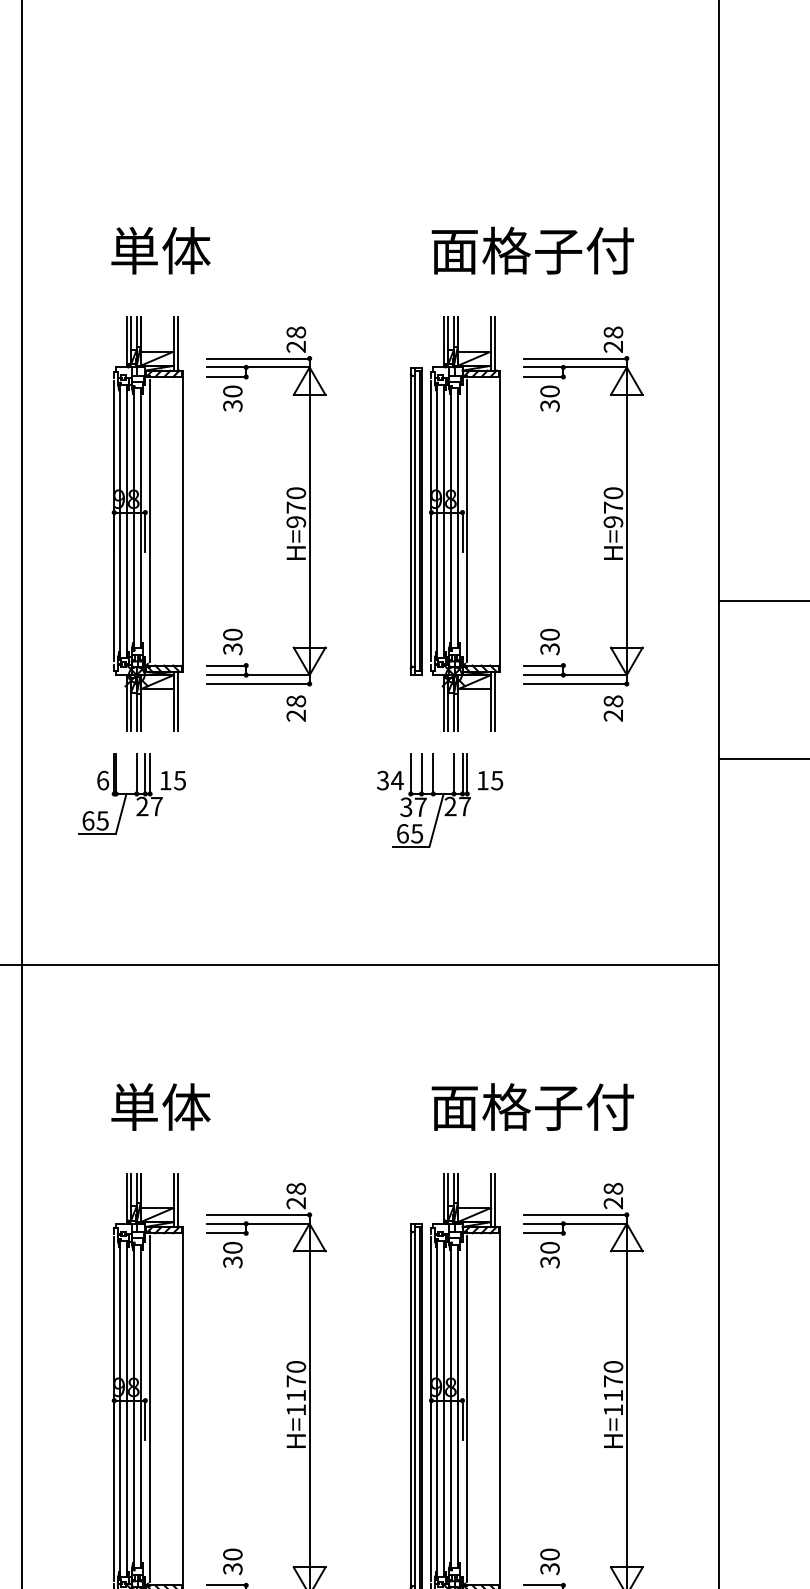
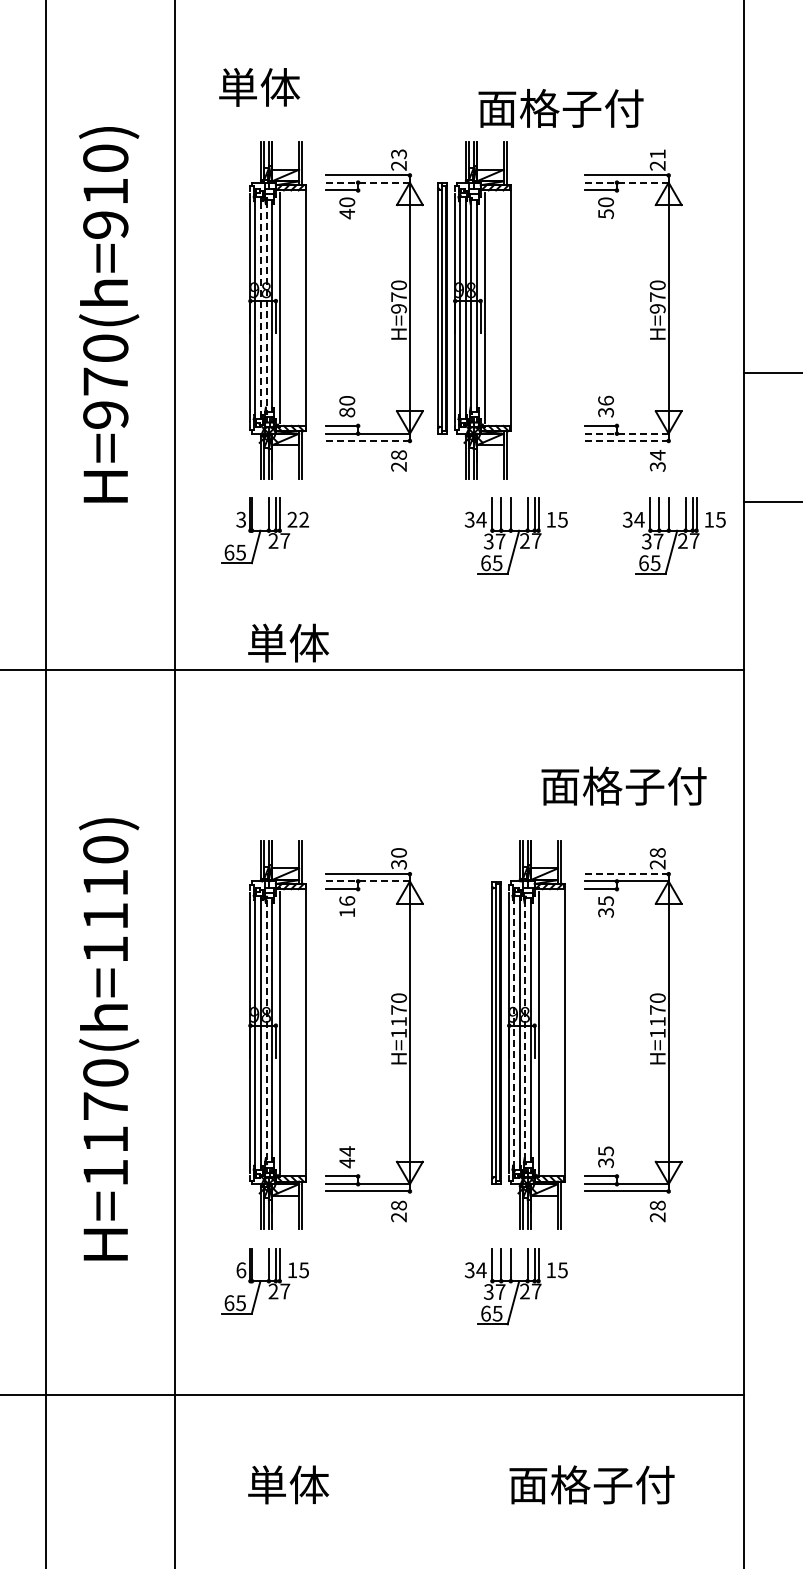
text: (160, 250) -> (259, 87), moved
text: (532, 250) -> (560, 108), moved
text: (613, 331) -> (657, 153), 28 -> 21
text: (295, 332) -> (398, 154), 28 -> 23
line: (258, 367) -> (368, 182), solid -> dashed
line: (576, 367) -> (627, 182), solid -> dashed
text: (233, 405) -> (347, 213), 30 -> 40
text: (549, 405) -> (605, 213), 30 -> 50
line: (133, 519) -> (266, 306), solid -> dashed
line: (126, 520) -> (260, 307), solid -> dashed
part: (454, 524) -> (474, 310), moved
text: (549, 634) -> (605, 400), 30 -> 36
text: (233, 649) -> (347, 412), 30 -> 80
line: (576, 674) -> (627, 433), solid -> dashed
line: (258, 683) -> (368, 440), solid -> dashed
line: (576, 683) -> (627, 440), solid -> dashed
text: (613, 707) -> (657, 460), 28 -> 34
text: (103, 780) -> (241, 519), 6 -> 3
text: (173, 780) -> (298, 519), 15 -> 22
part: (632, 799) -> (673, 535), added
text: (160, 1106) -> (288, 642), moved
text: (532, 1106) -> (623, 785), moved
text: (295, 1195) -> (398, 858), 28 -> 30
line: (576, 1215) -> (627, 874), solid -> dashed
line: (258, 1223) -> (368, 881), solid -> dashed
text: (549, 1247) -> (605, 900), 30 -> 35
text: (233, 1254) -> (347, 906), 30 -> 16
line: (133, 1406) -> (266, 1030), solid -> dashed
line: (451, 1406) -> (525, 1030), solid -> dashed
line: (437, 1410) -> (514, 1033), solid -> dashed
text: (549, 1554) -> (605, 1151), 30 -> 35
text: (233, 1562) -> (347, 1157), 30 -> 44

